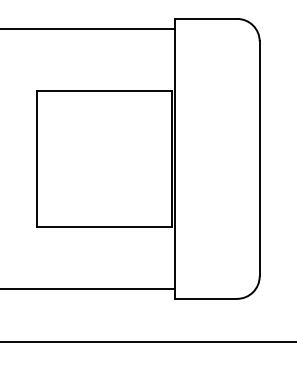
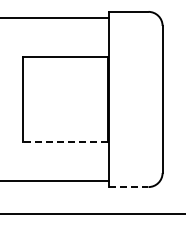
line: (102, 226) -> (64, 141), solid -> dashed
line: (206, 299) -> (129, 187), solid -> dashed

